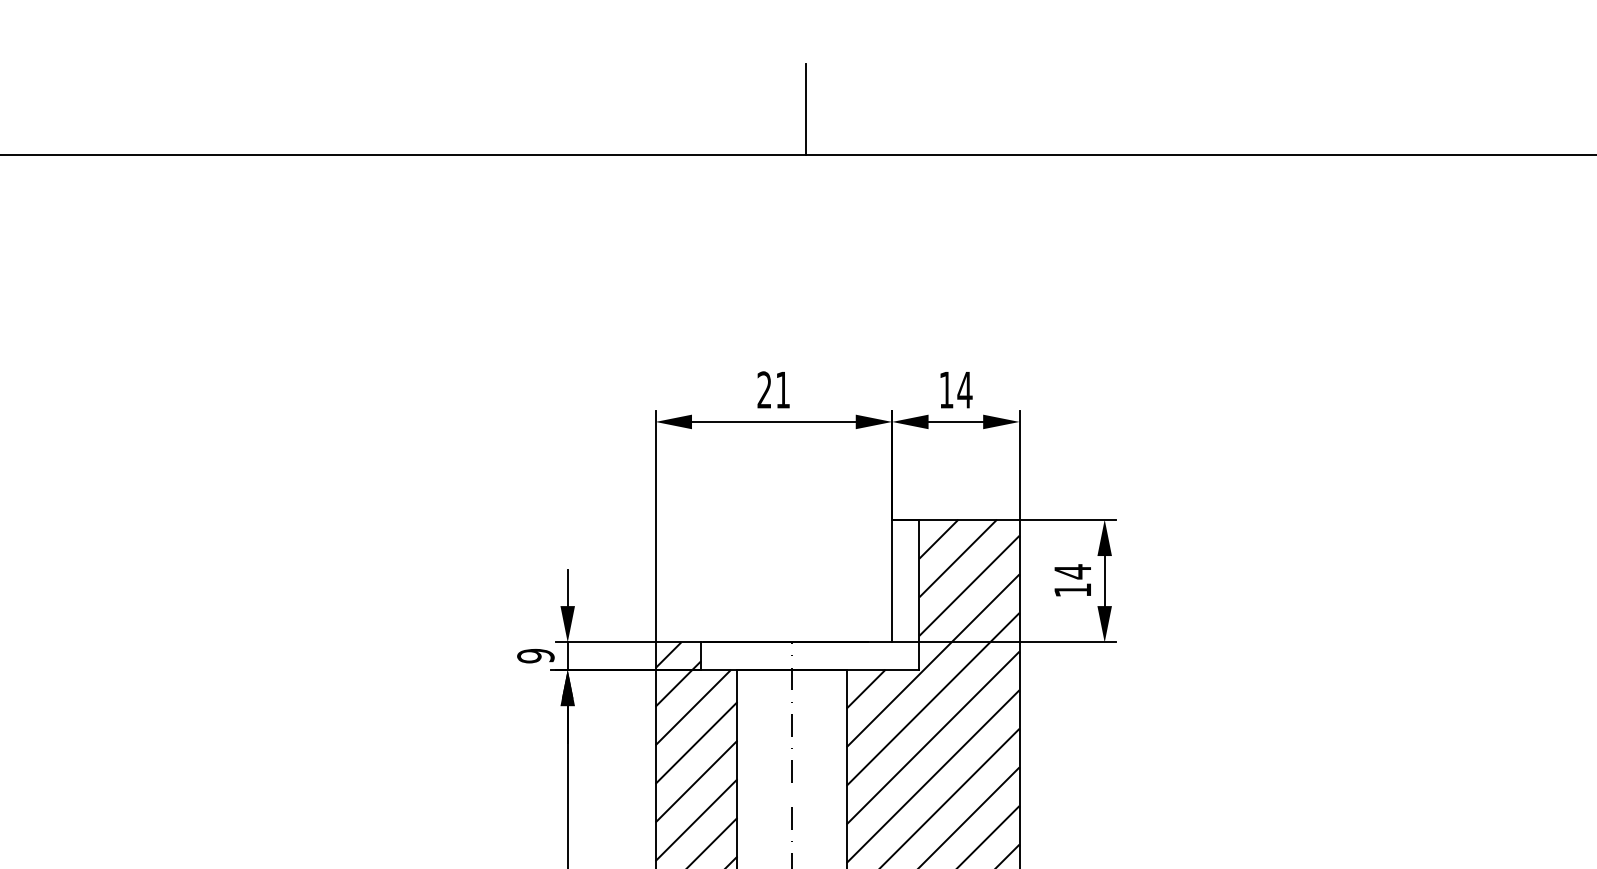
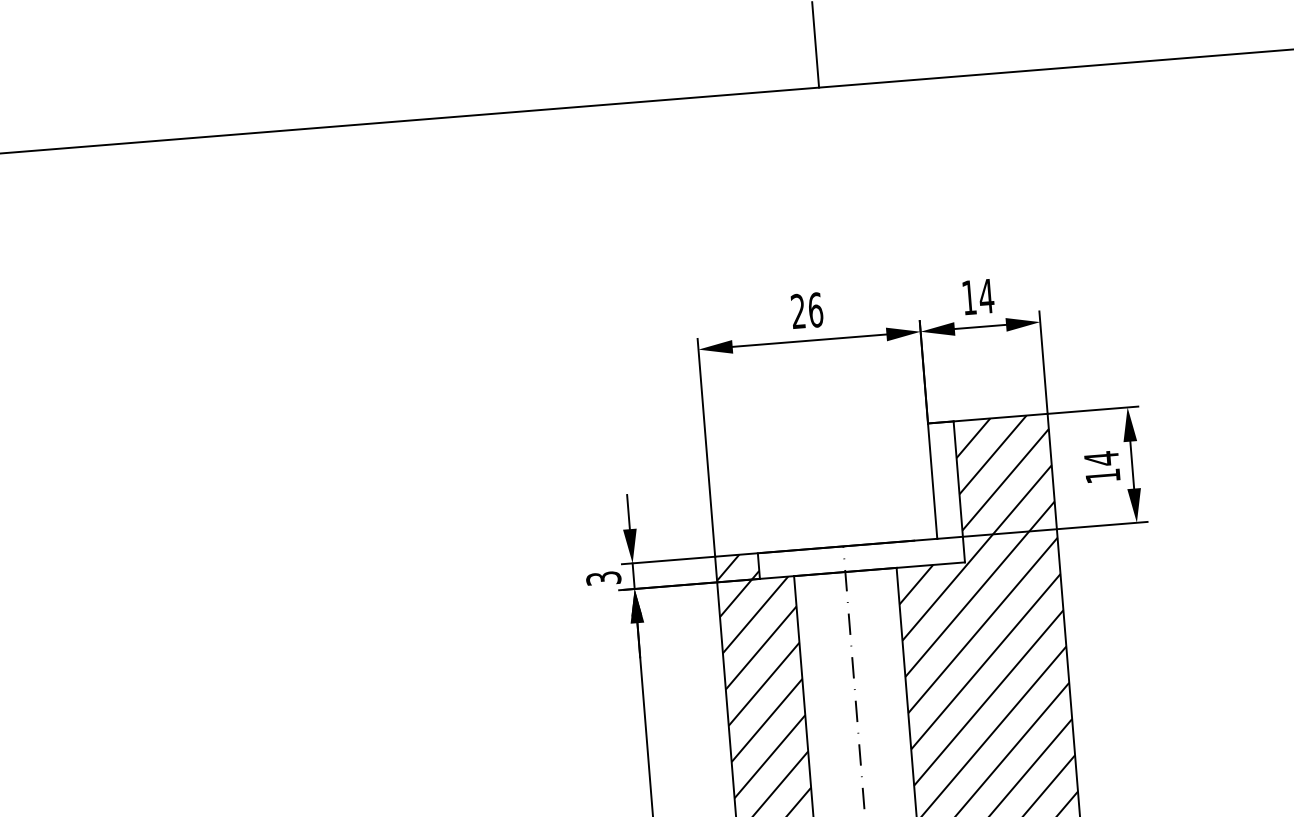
text: (783, 389) -> (816, 309), 21 -> 26
text: (535, 655) -> (603, 578), 9 -> 3

